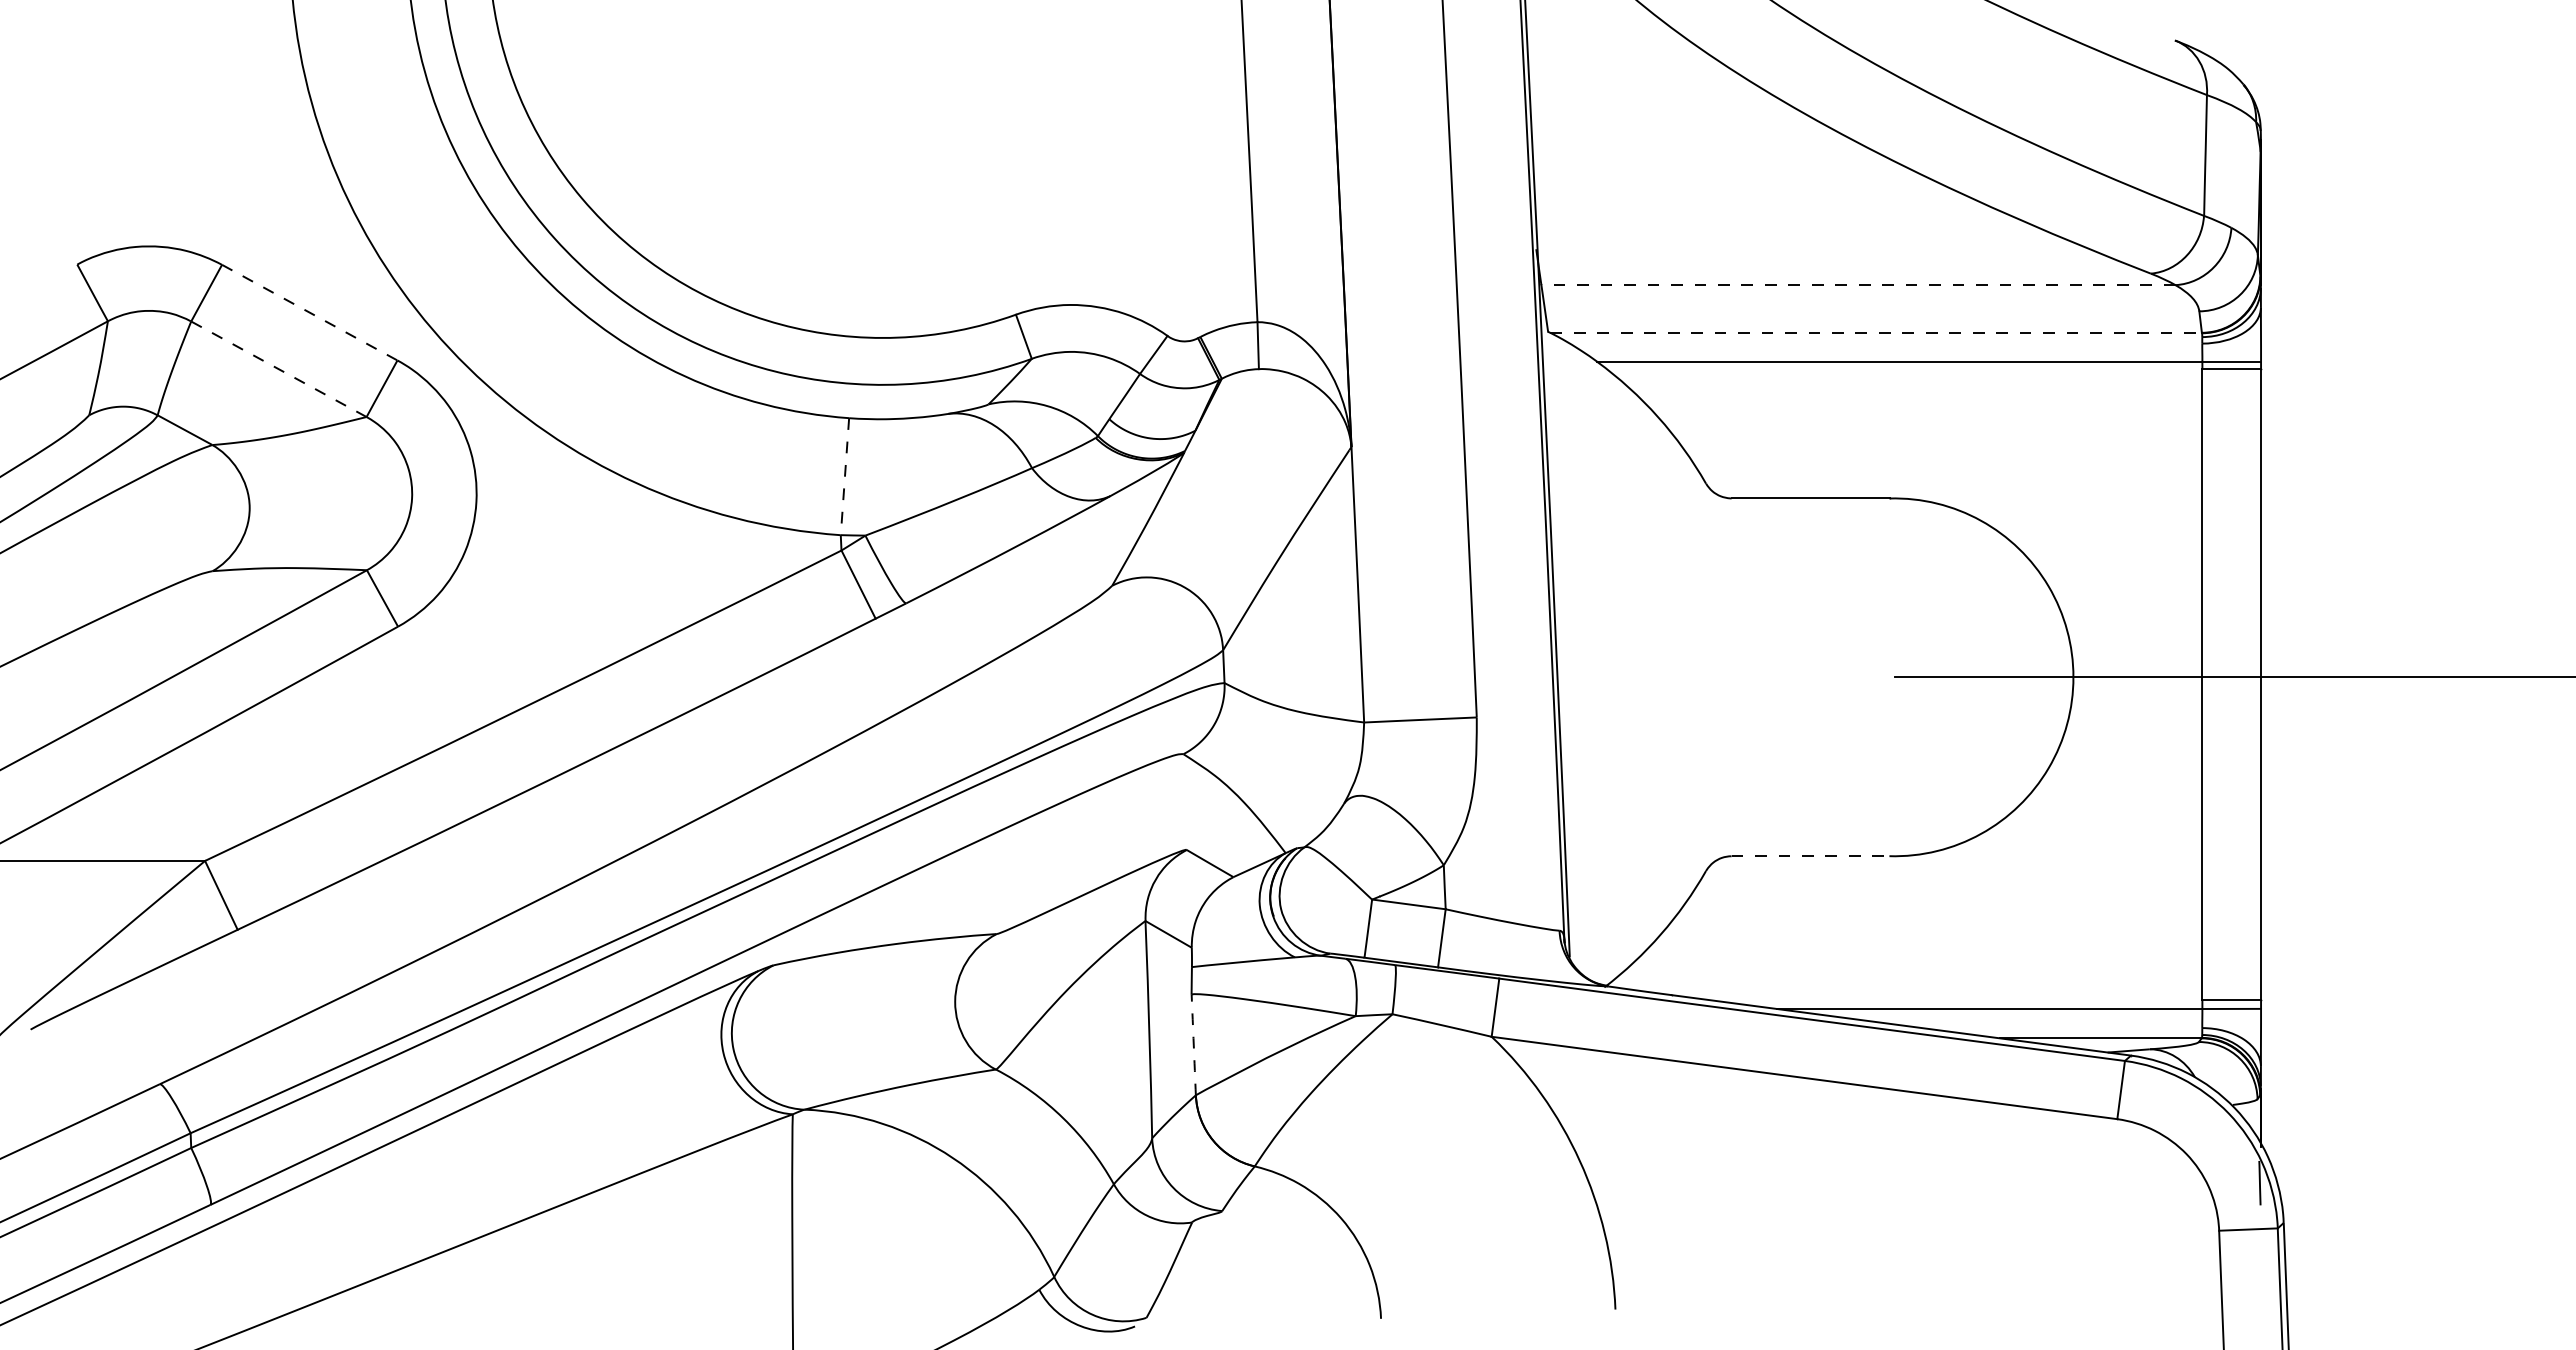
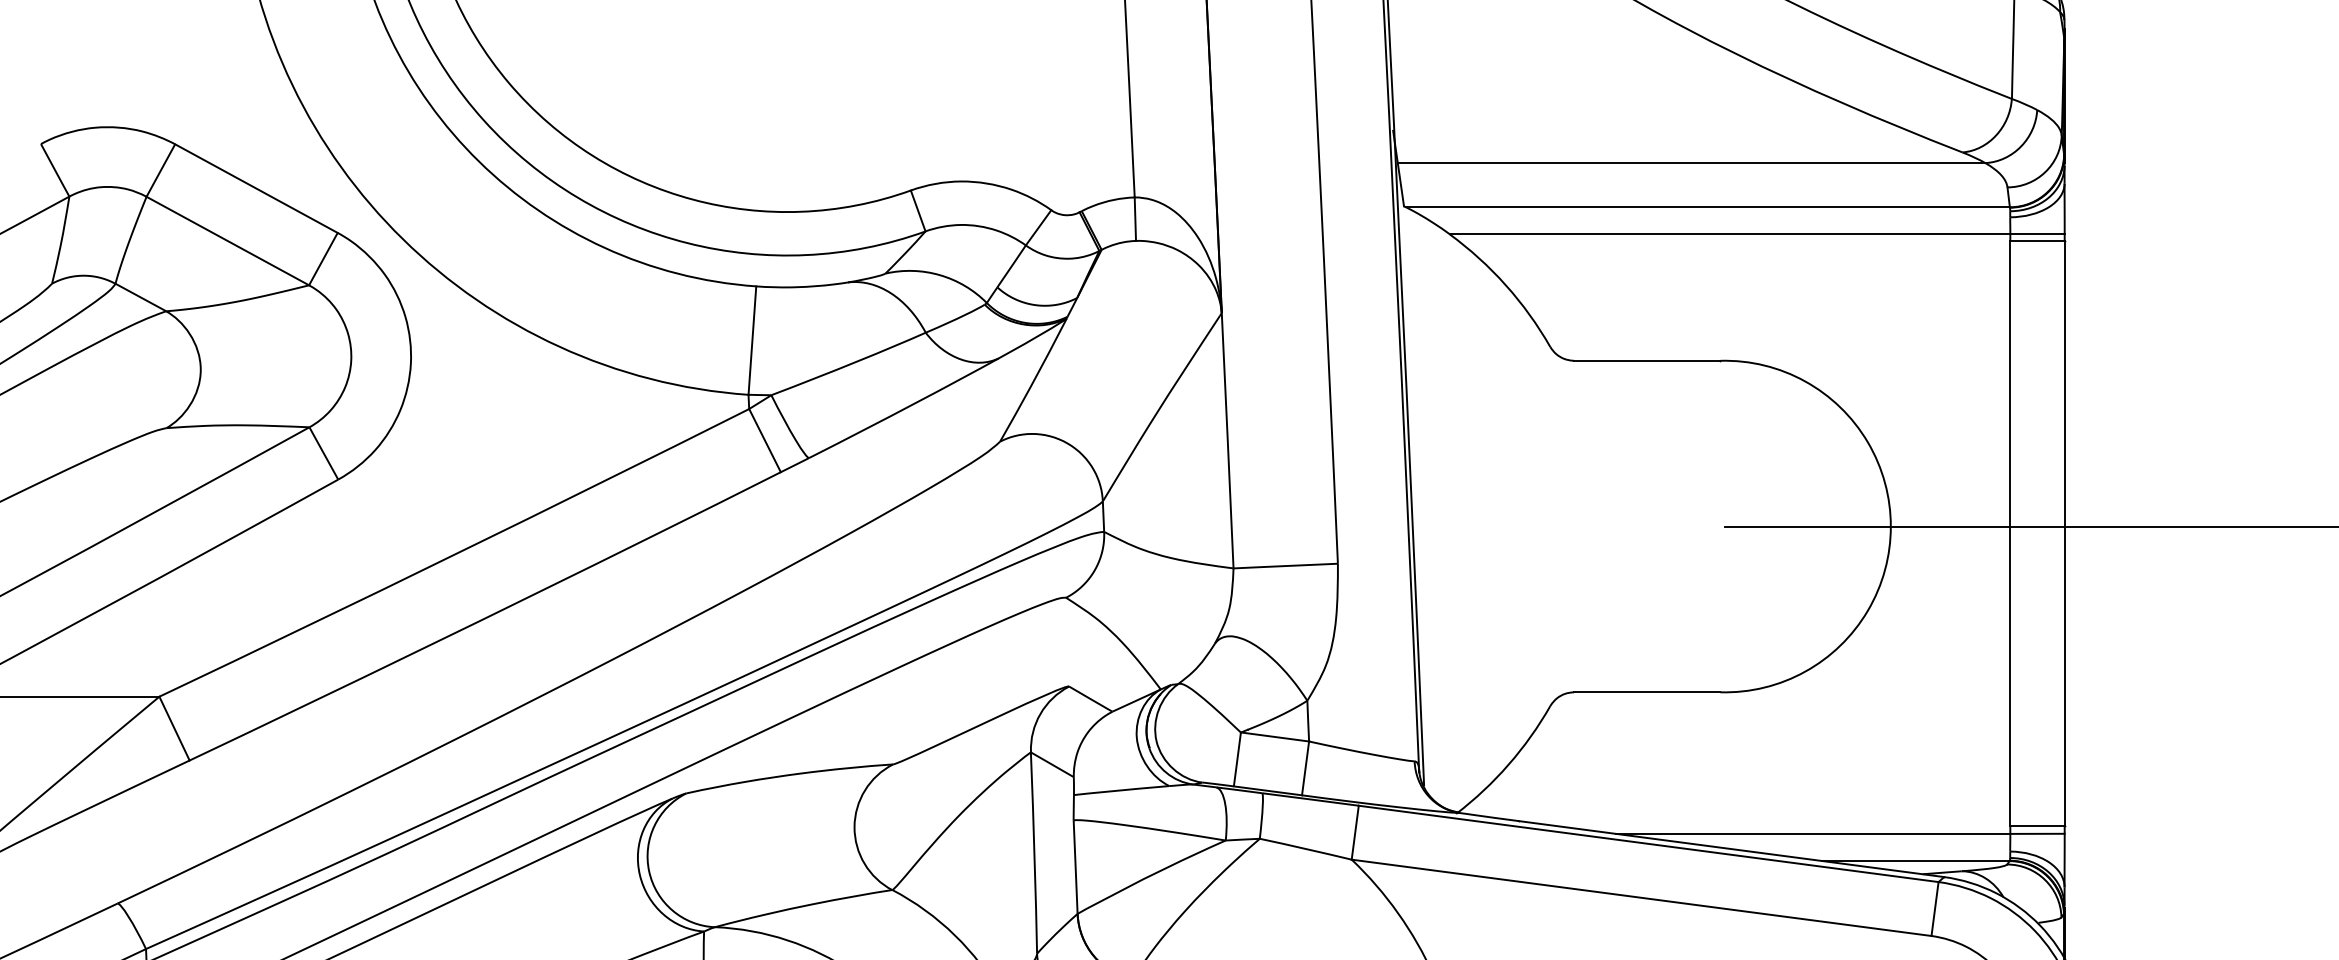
line: (1857, 285) -> (1690, 163), dashed -> solid
line: (309, 312) -> (256, 188), dashed -> solid
line: (1876, 332) -> (1708, 206), dashed -> solid
line: (278, 369) -> (227, 241), dashed -> solid
line: (844, 476) -> (751, 340), dashed -> solid
line: (1810, 856) -> (1647, 692), dashed -> solid
arc: (1193, 1045) -> (1075, 867), dashed -> solid

